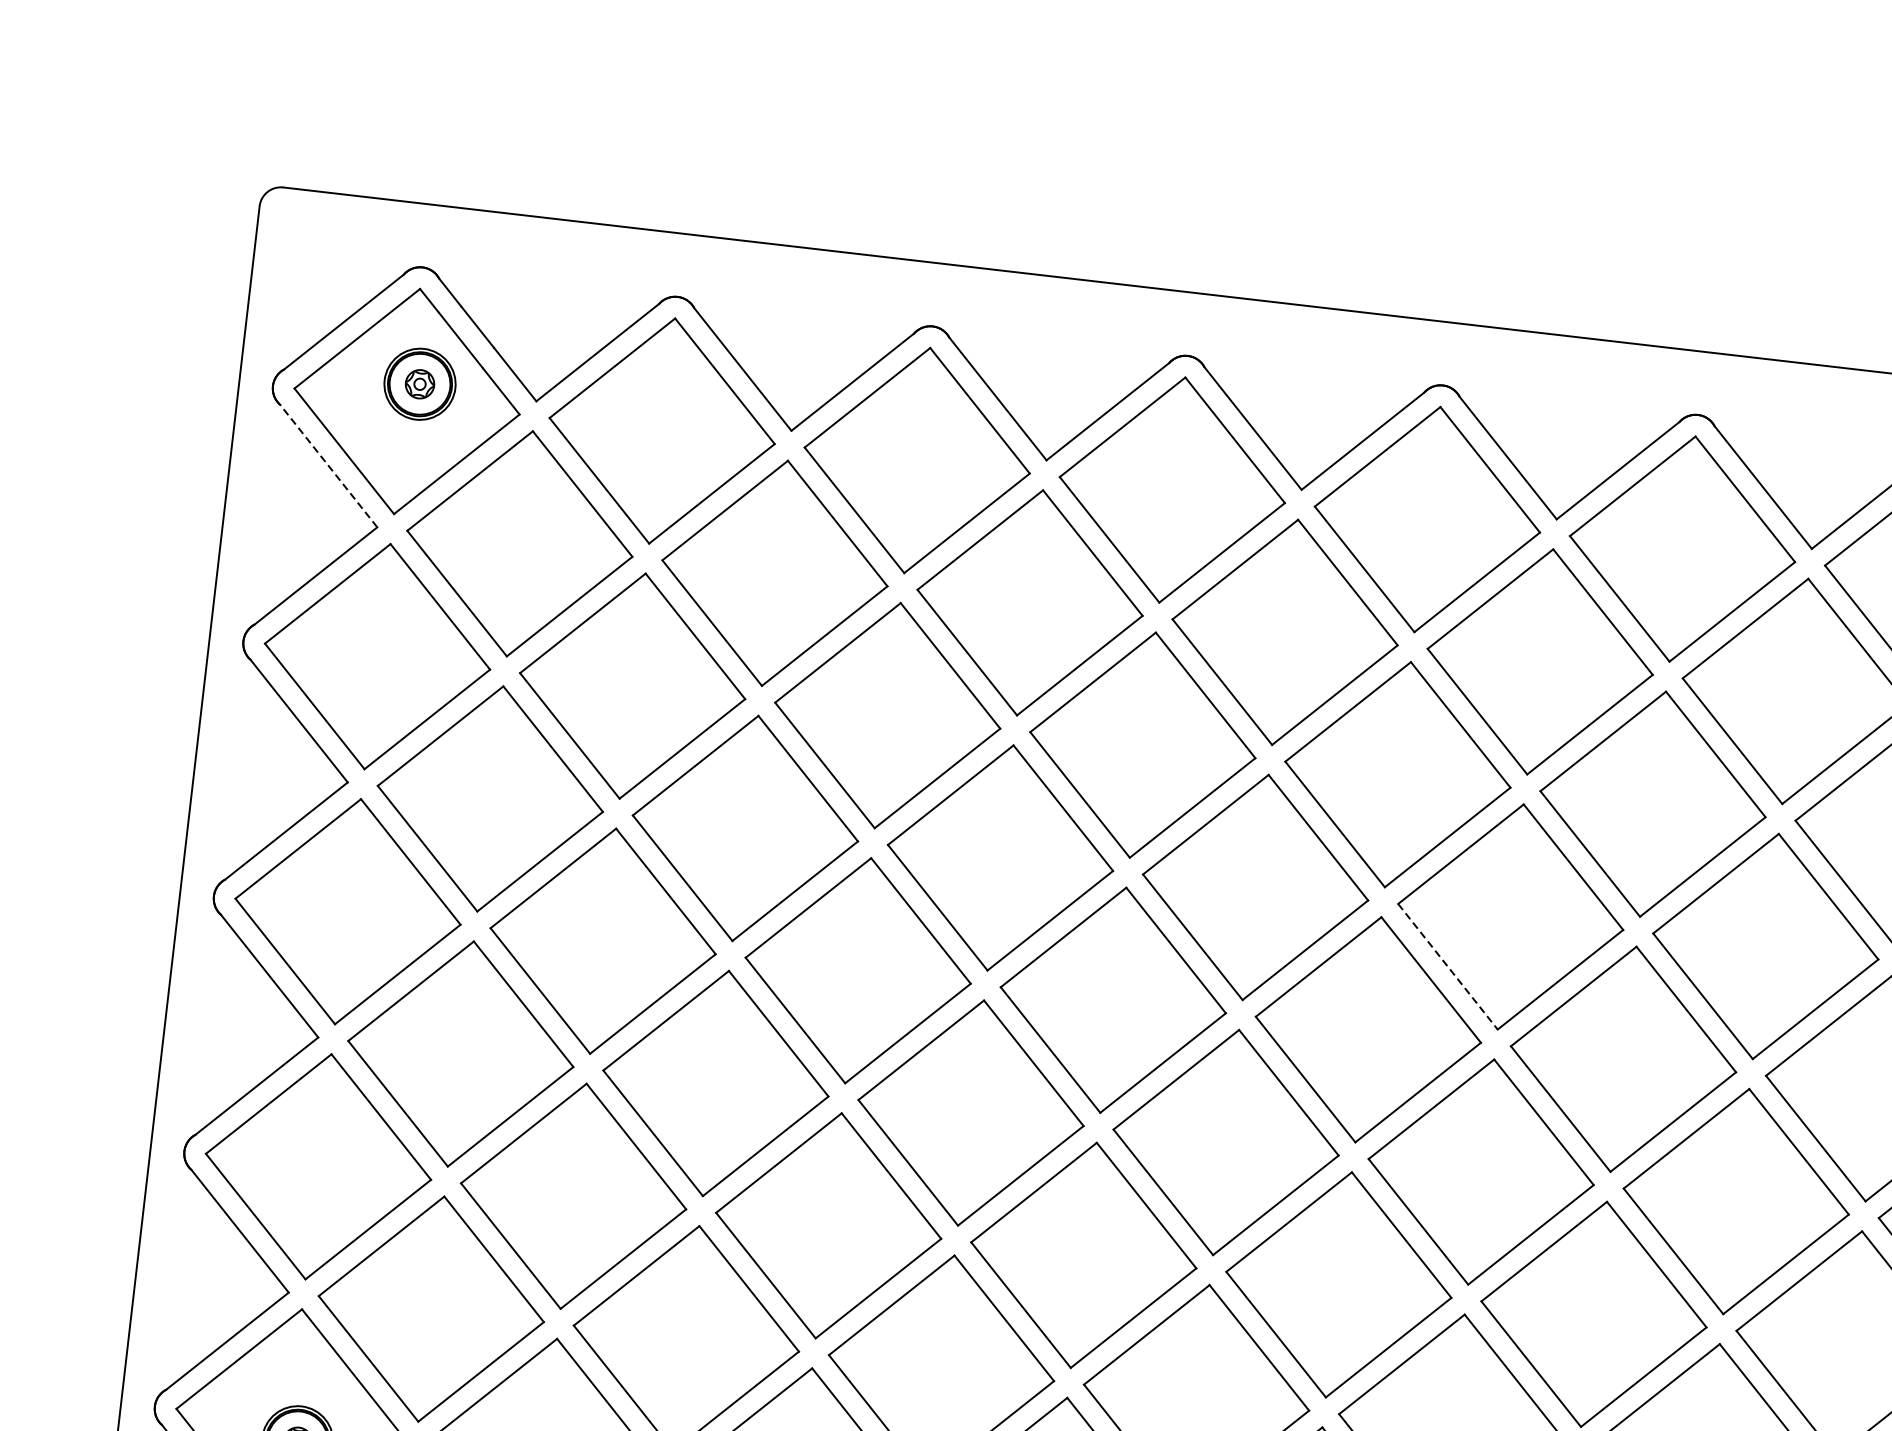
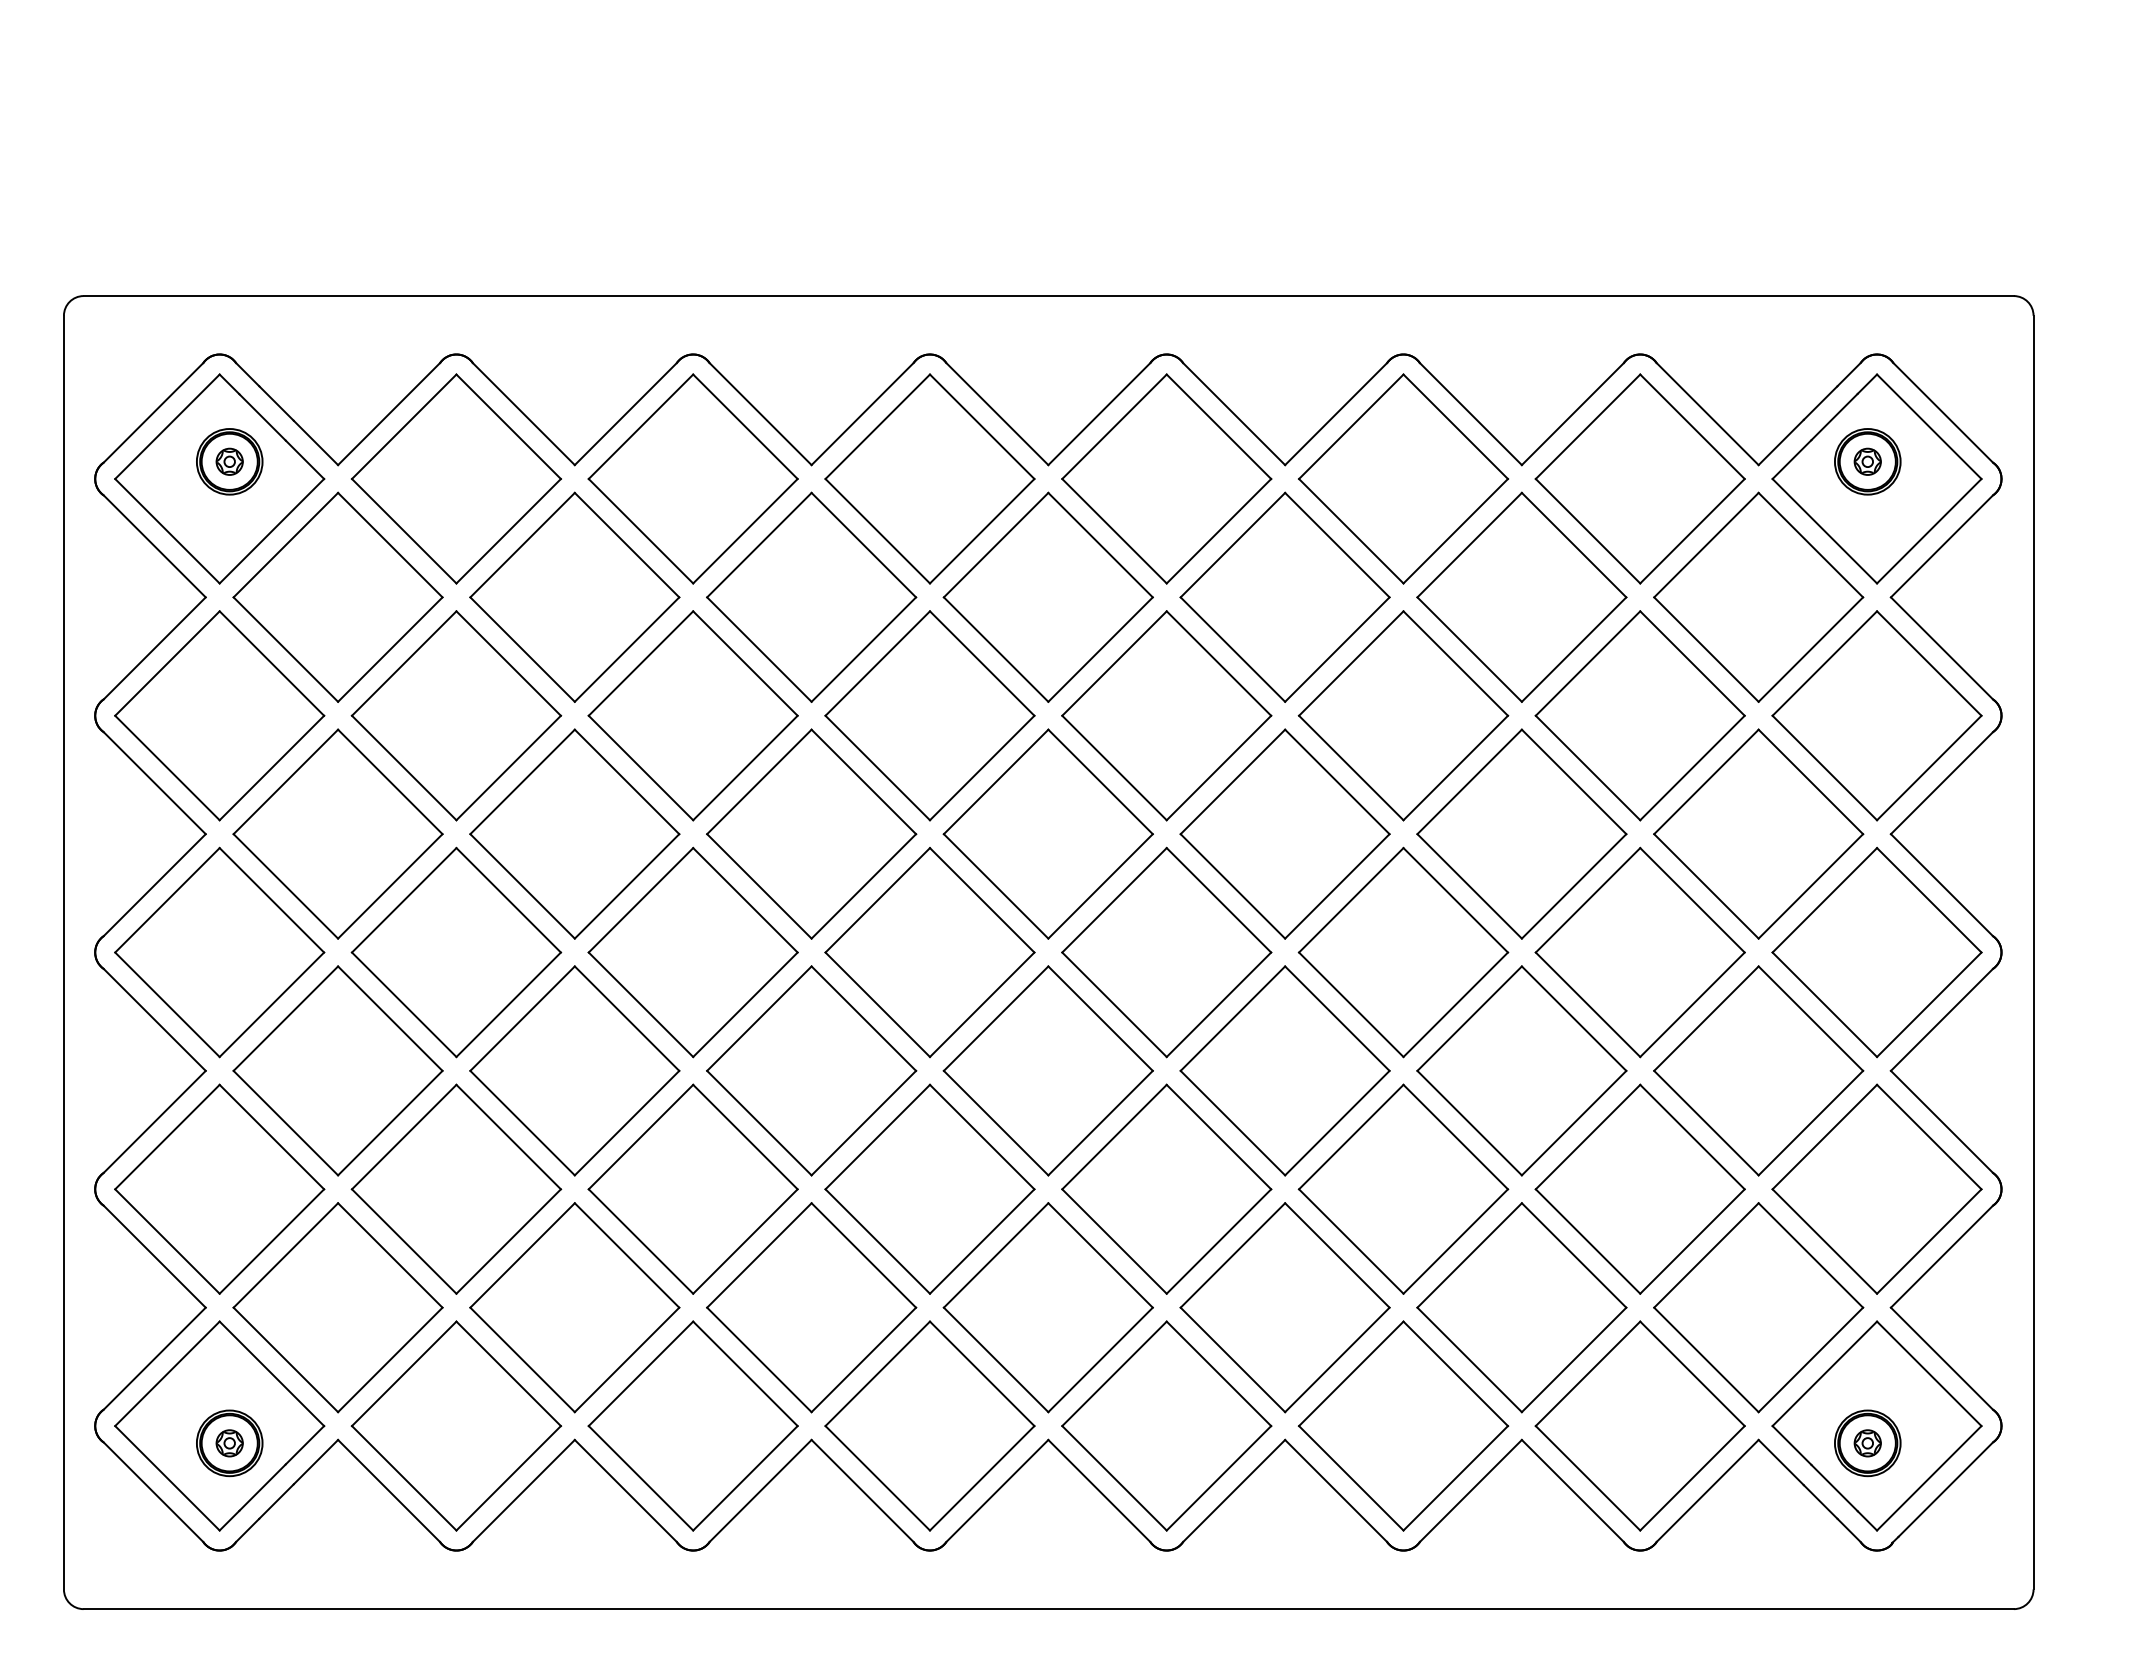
line: (328, 466) -> (154, 546), dashed -> solid
line: (1447, 966) -> (1232, 886), dashed -> solid

